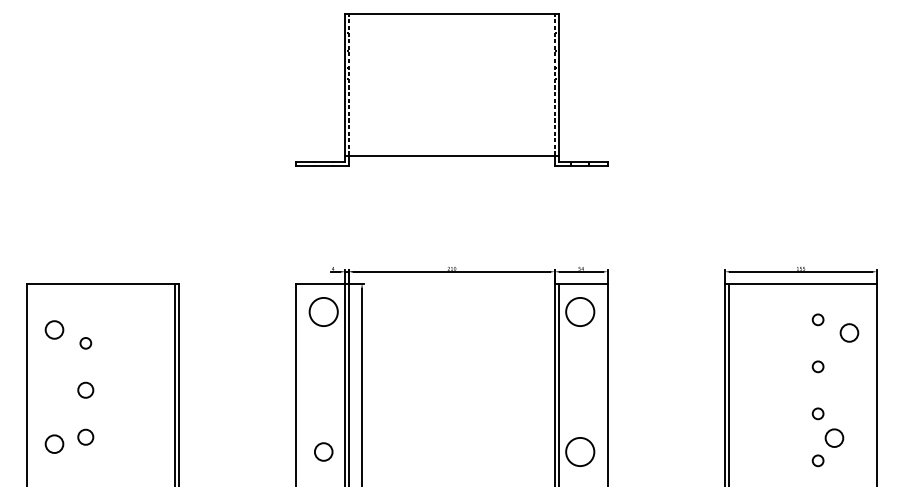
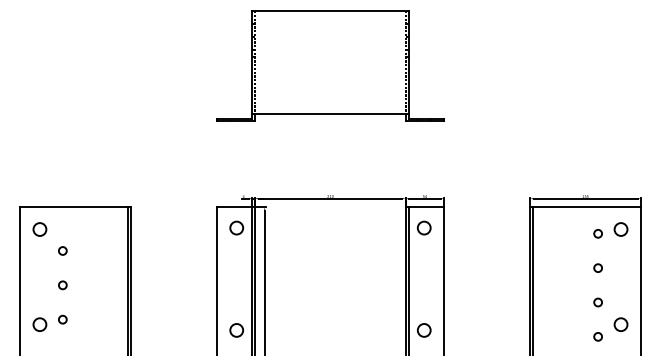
circle: (323, 311) -> (236, 227), size x0.62
circle: (580, 311) -> (424, 227), size x0.62
circle: (54, 329) -> (39, 229), moved
circle: (849, 332) -> (621, 229), moved
circle: (85, 390) -> (62, 285), size x0.71
circle: (85, 437) -> (62, 319), size x0.71
circle: (834, 437) -> (621, 324), moved
circle: (580, 451) -> (424, 330), size x0.62

